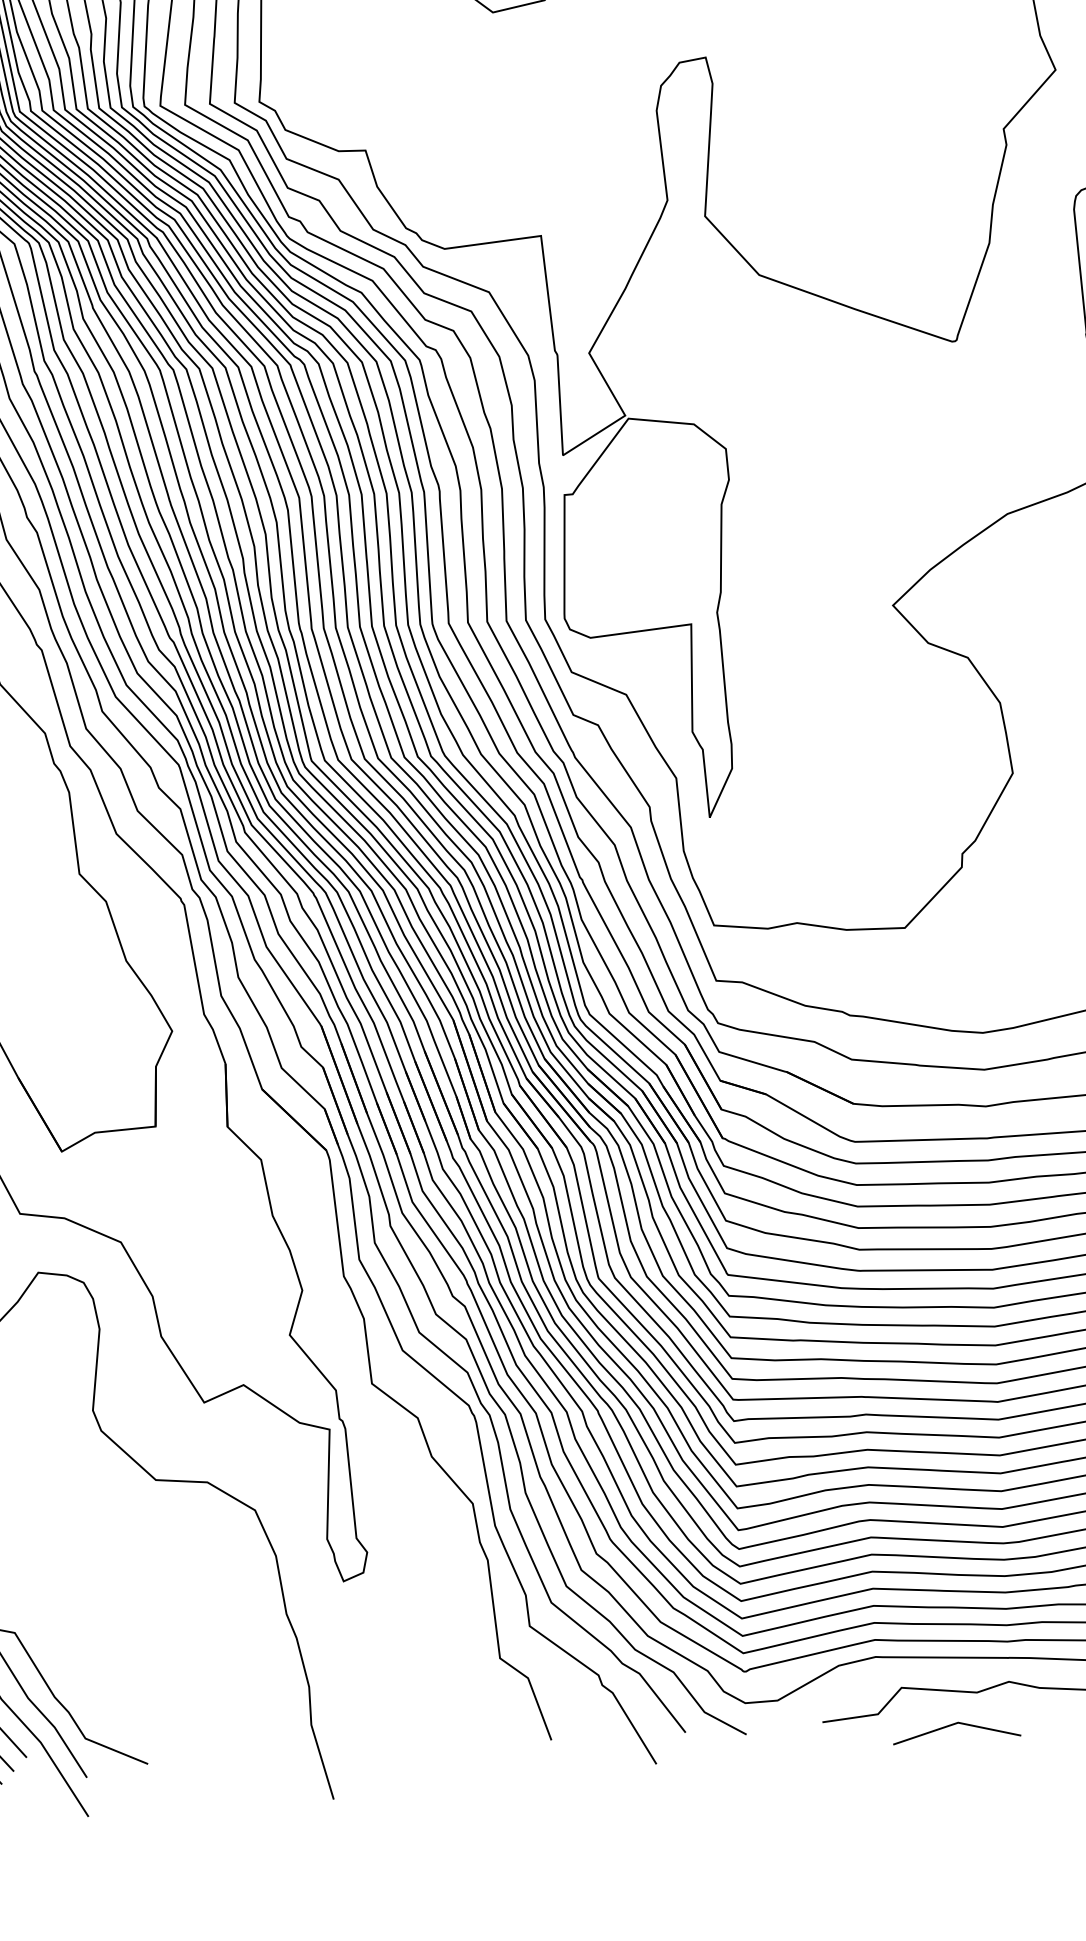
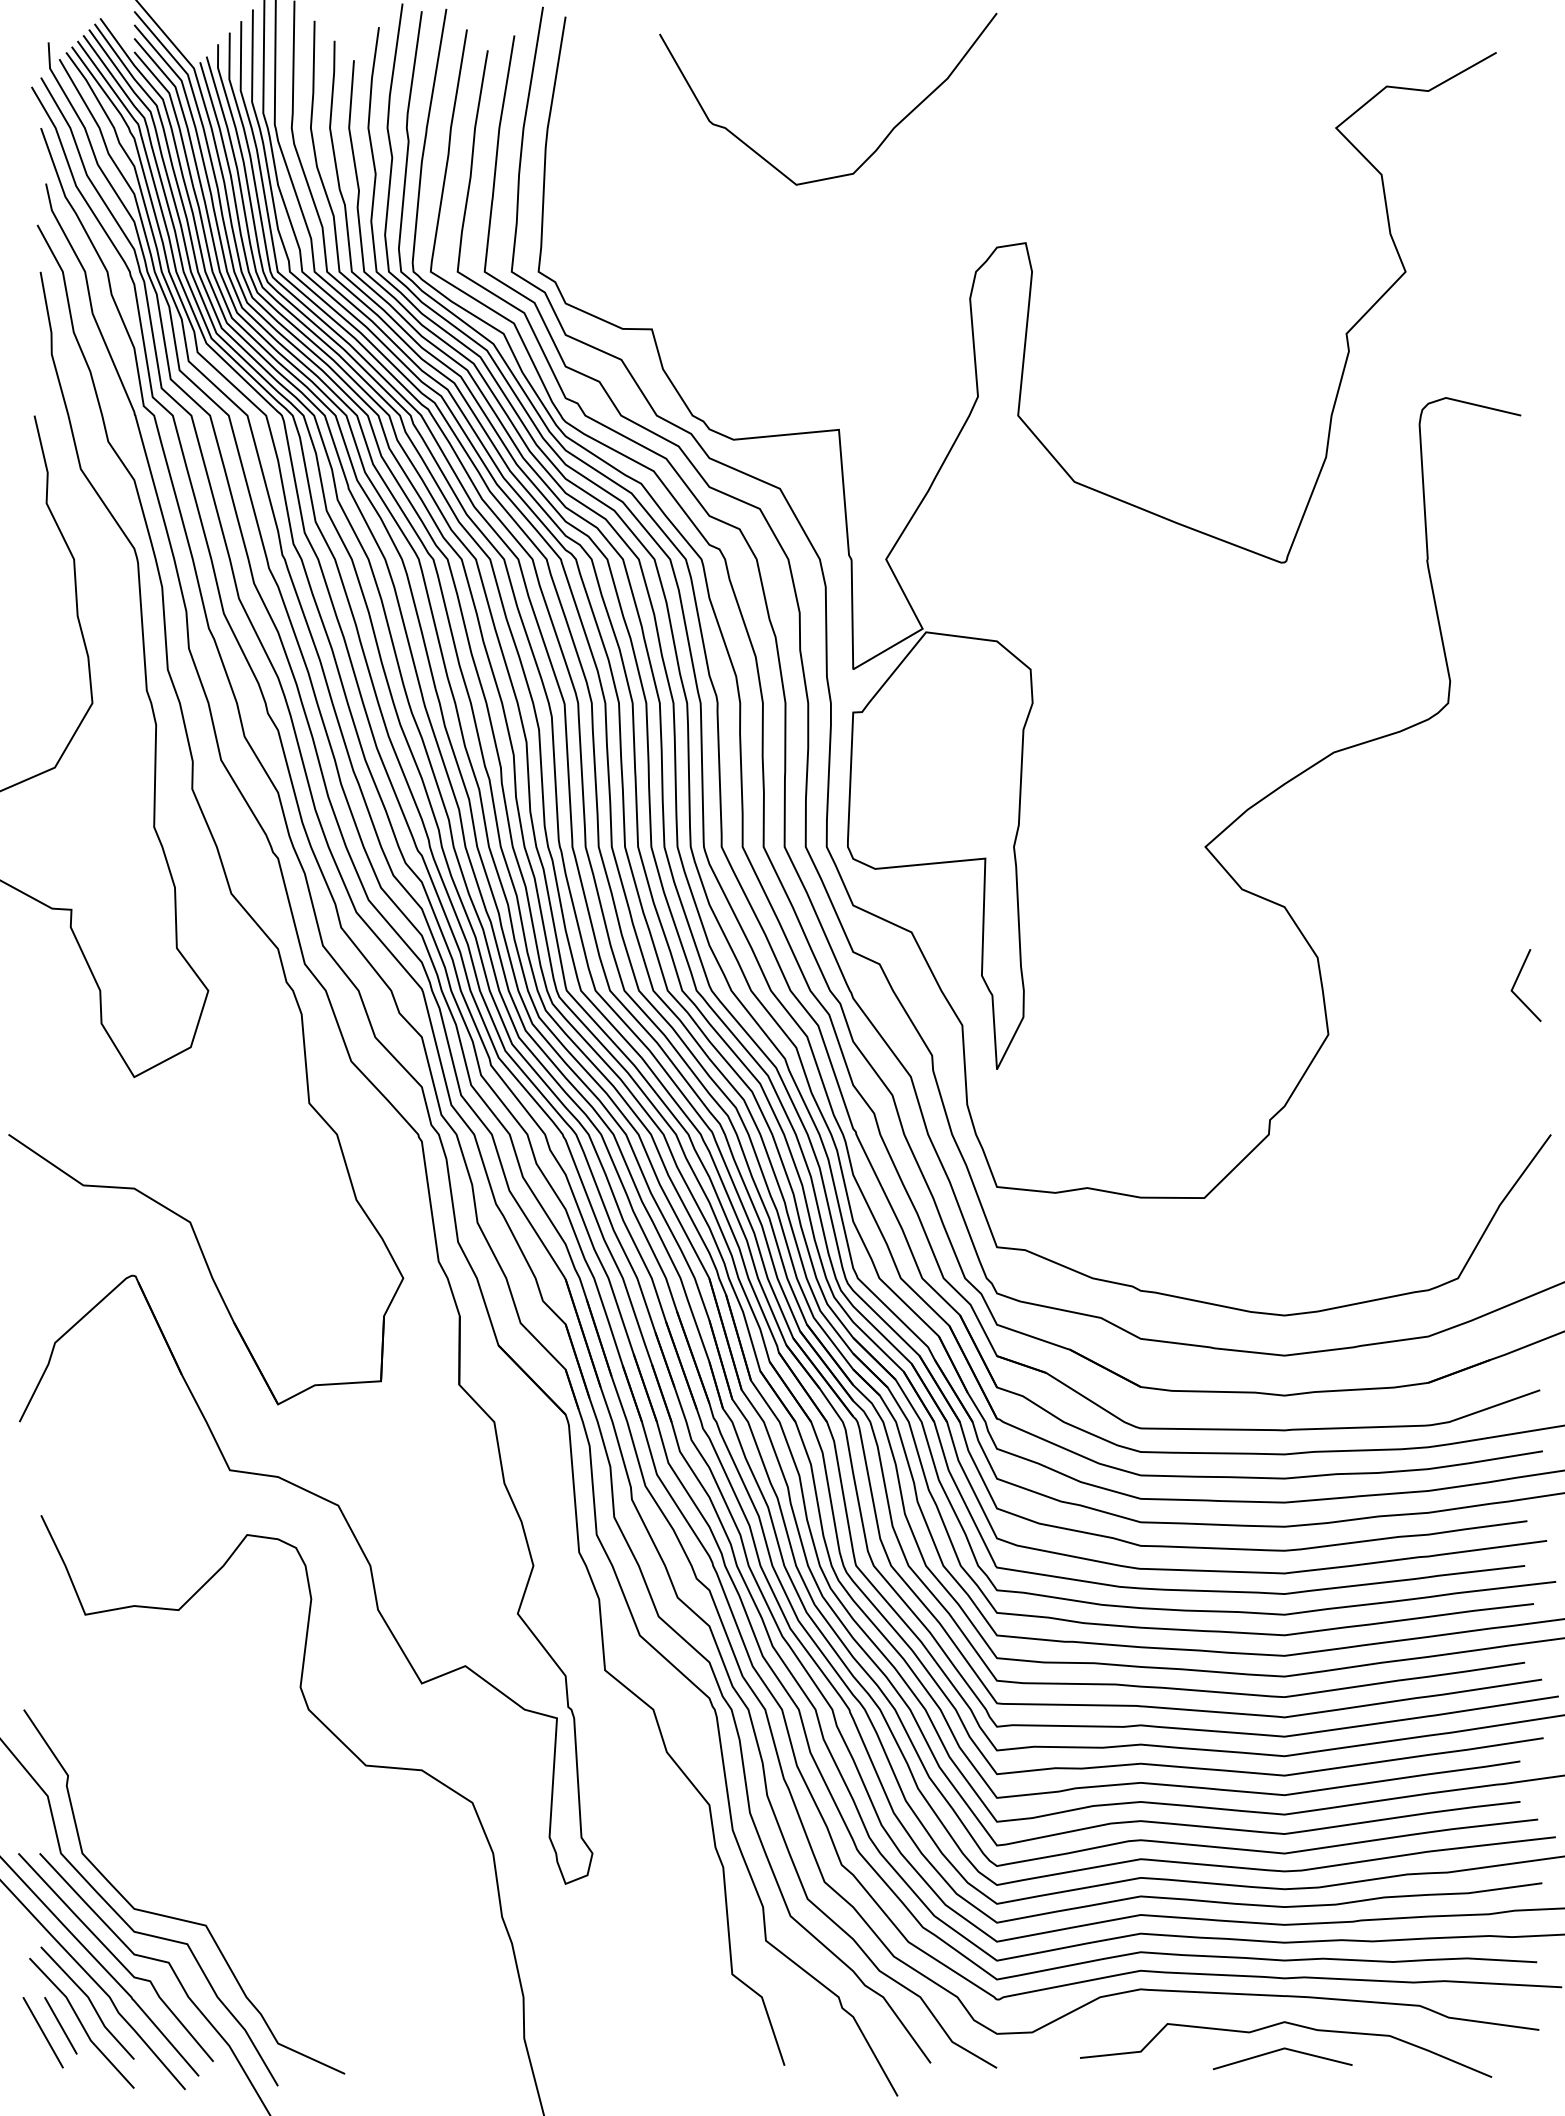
line: (955, 1724) -> (1281, 2050), moved

